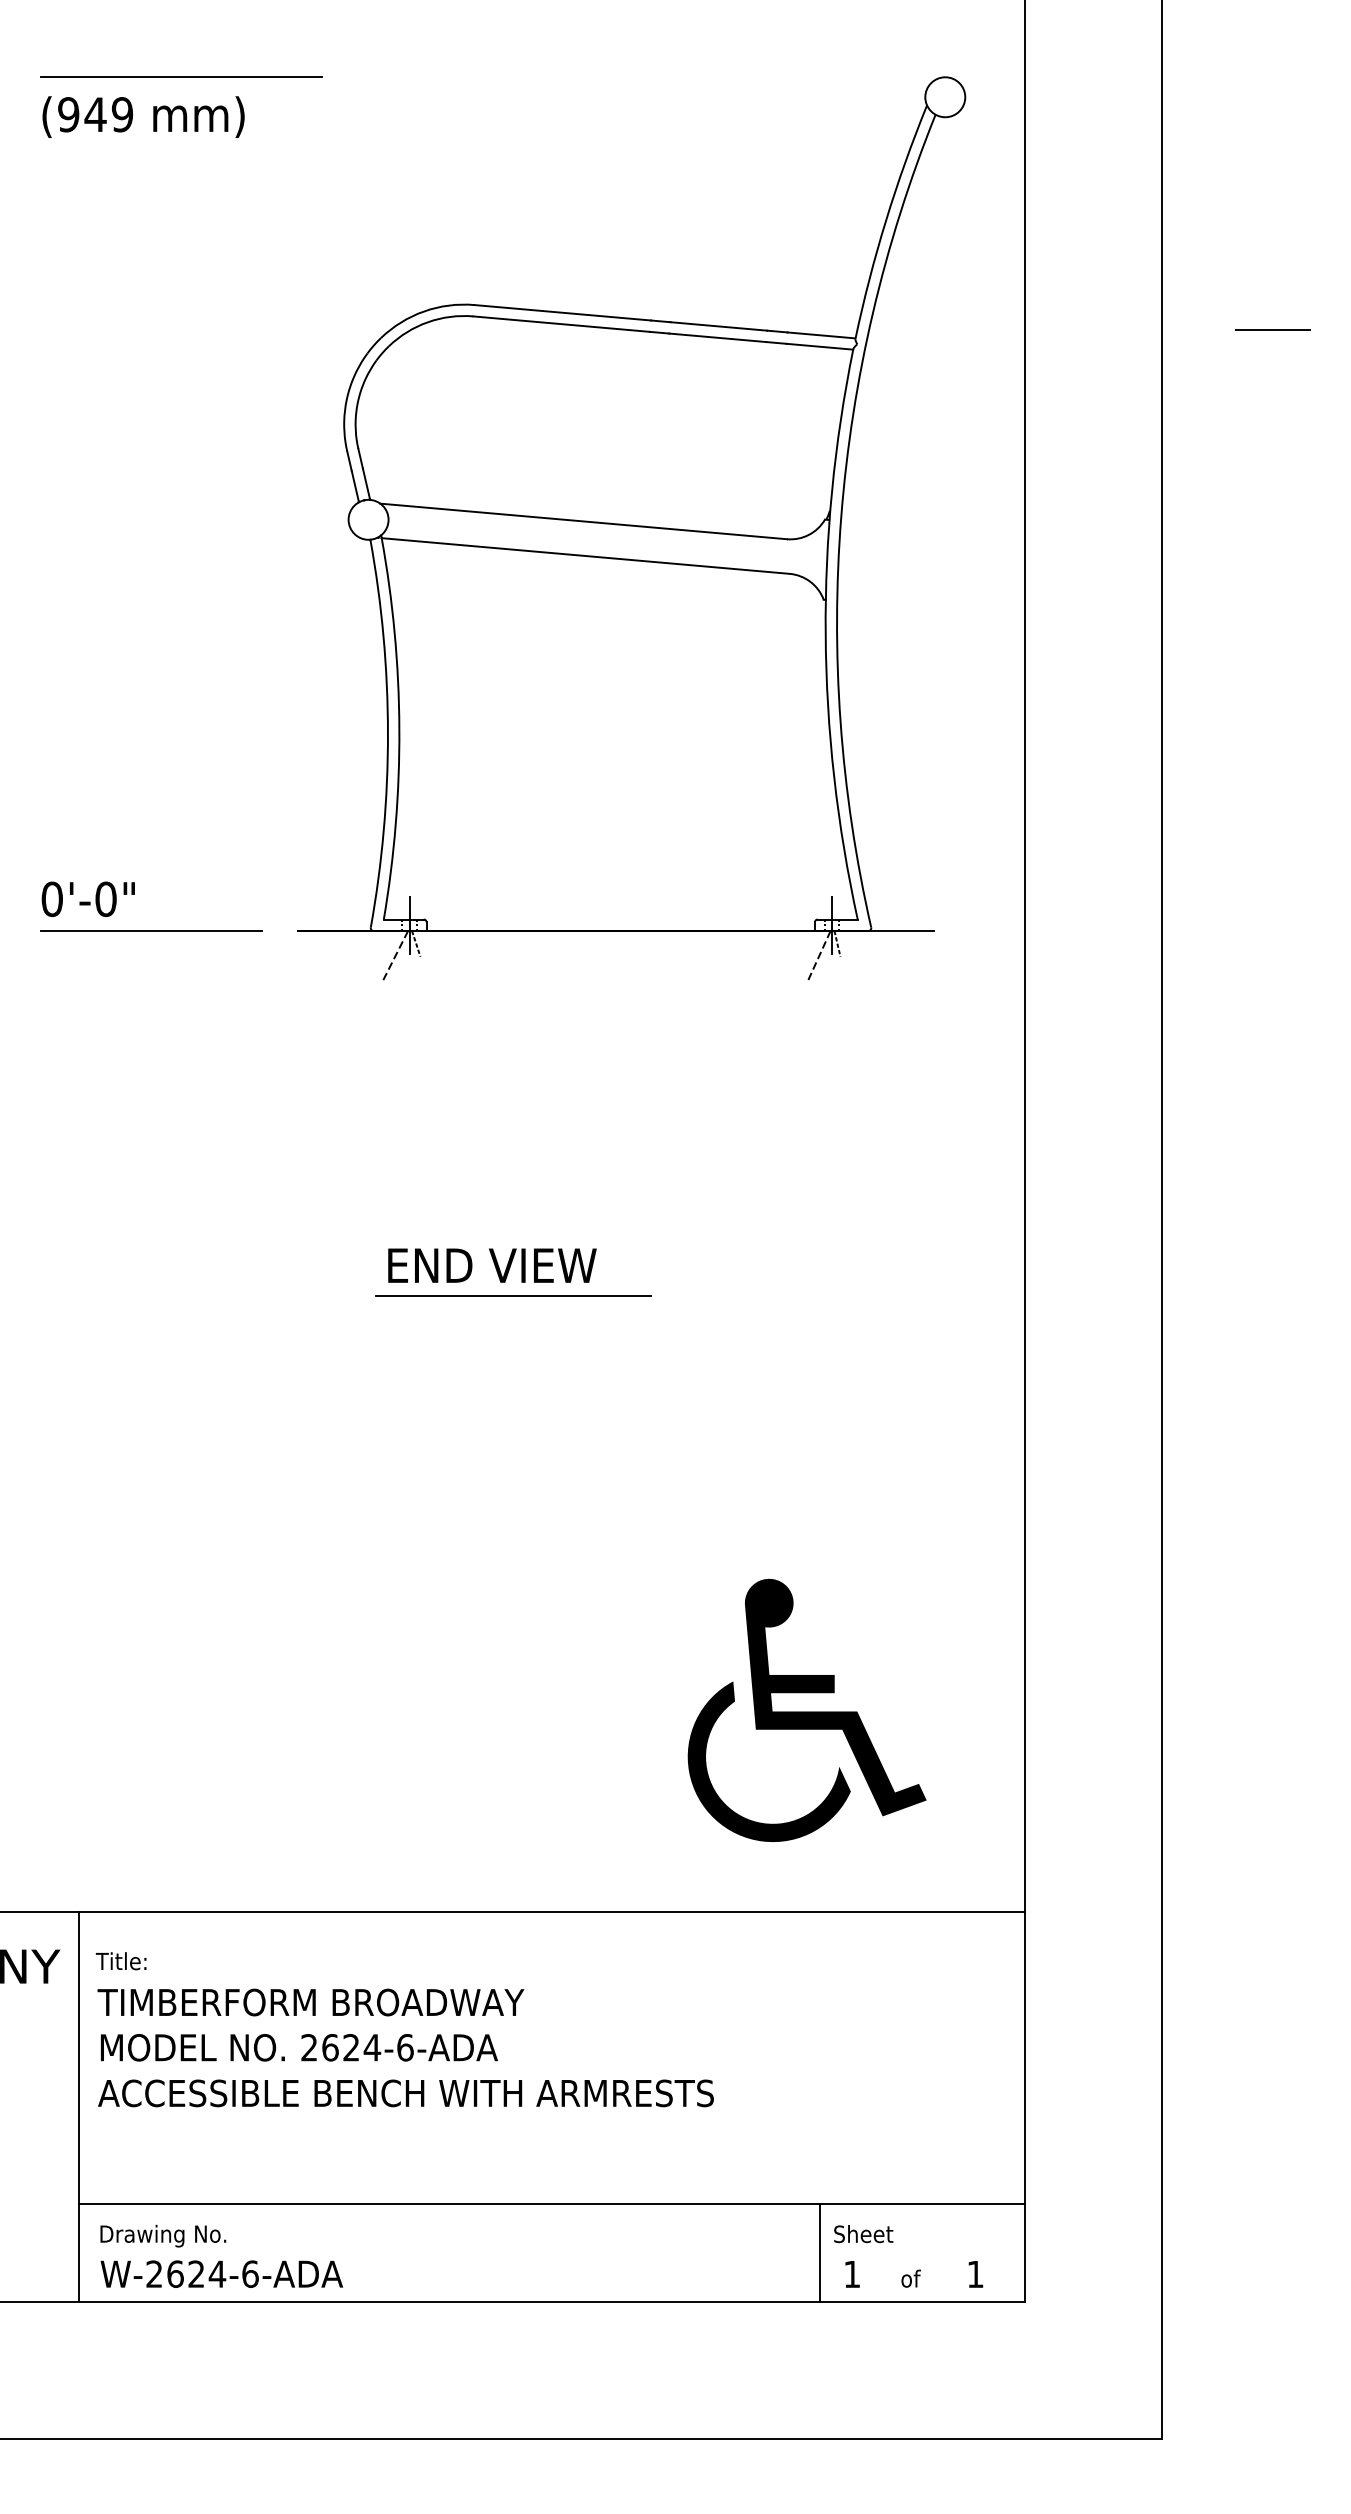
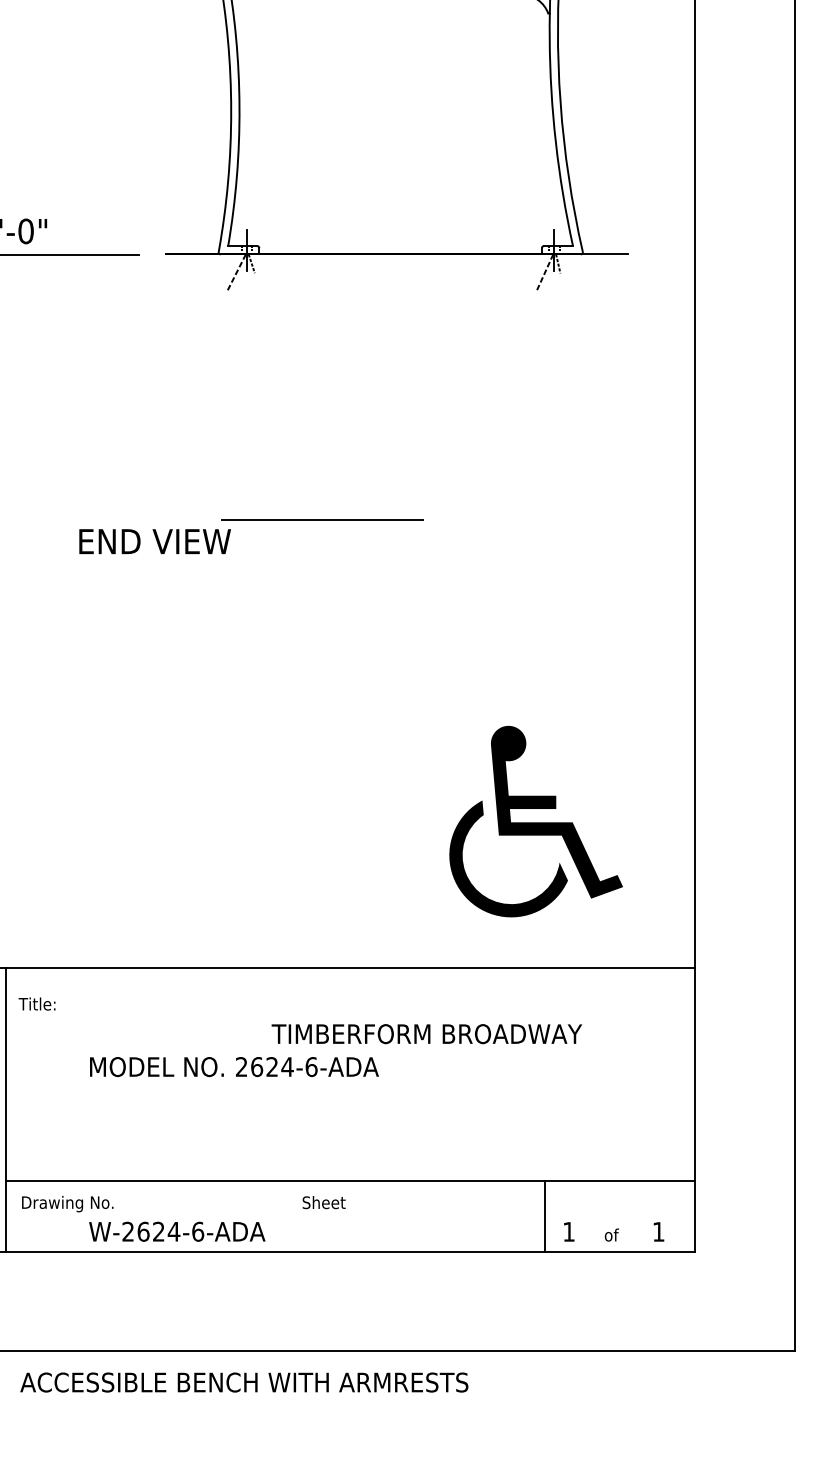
text: (492, 1265) -> (155, 541), moved
text: (310, 2002) -> (426, 1034), moved
text: (299, 2047) -> (234, 1066), moved
text: (405, 2093) -> (243, 1382), moved
text: (863, 2234) -> (324, 1202), moved
text: (221, 2273) -> (177, 1231), moved

